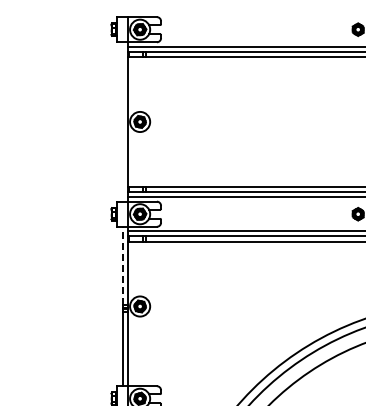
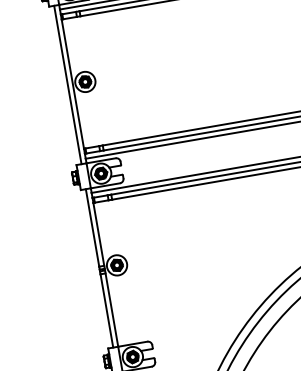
line: (122, 121) -> (67, 84), added
line: (122, 265) -> (92, 227), dashed -> solid

